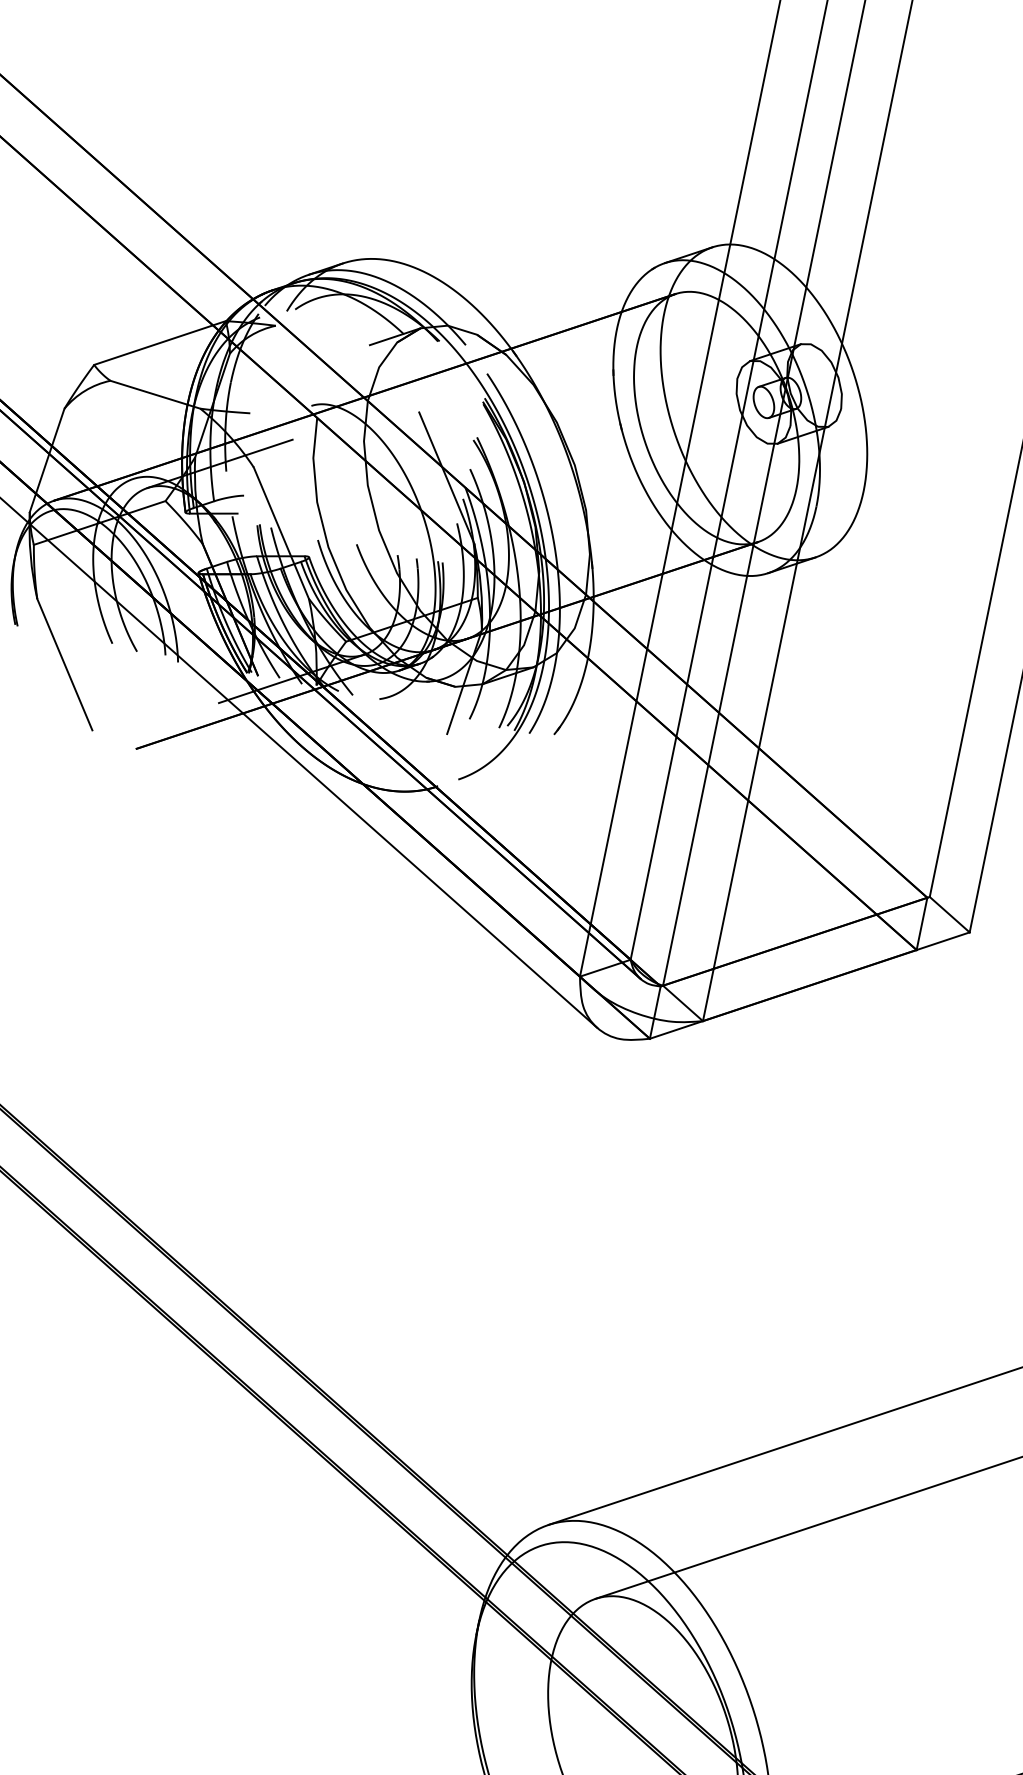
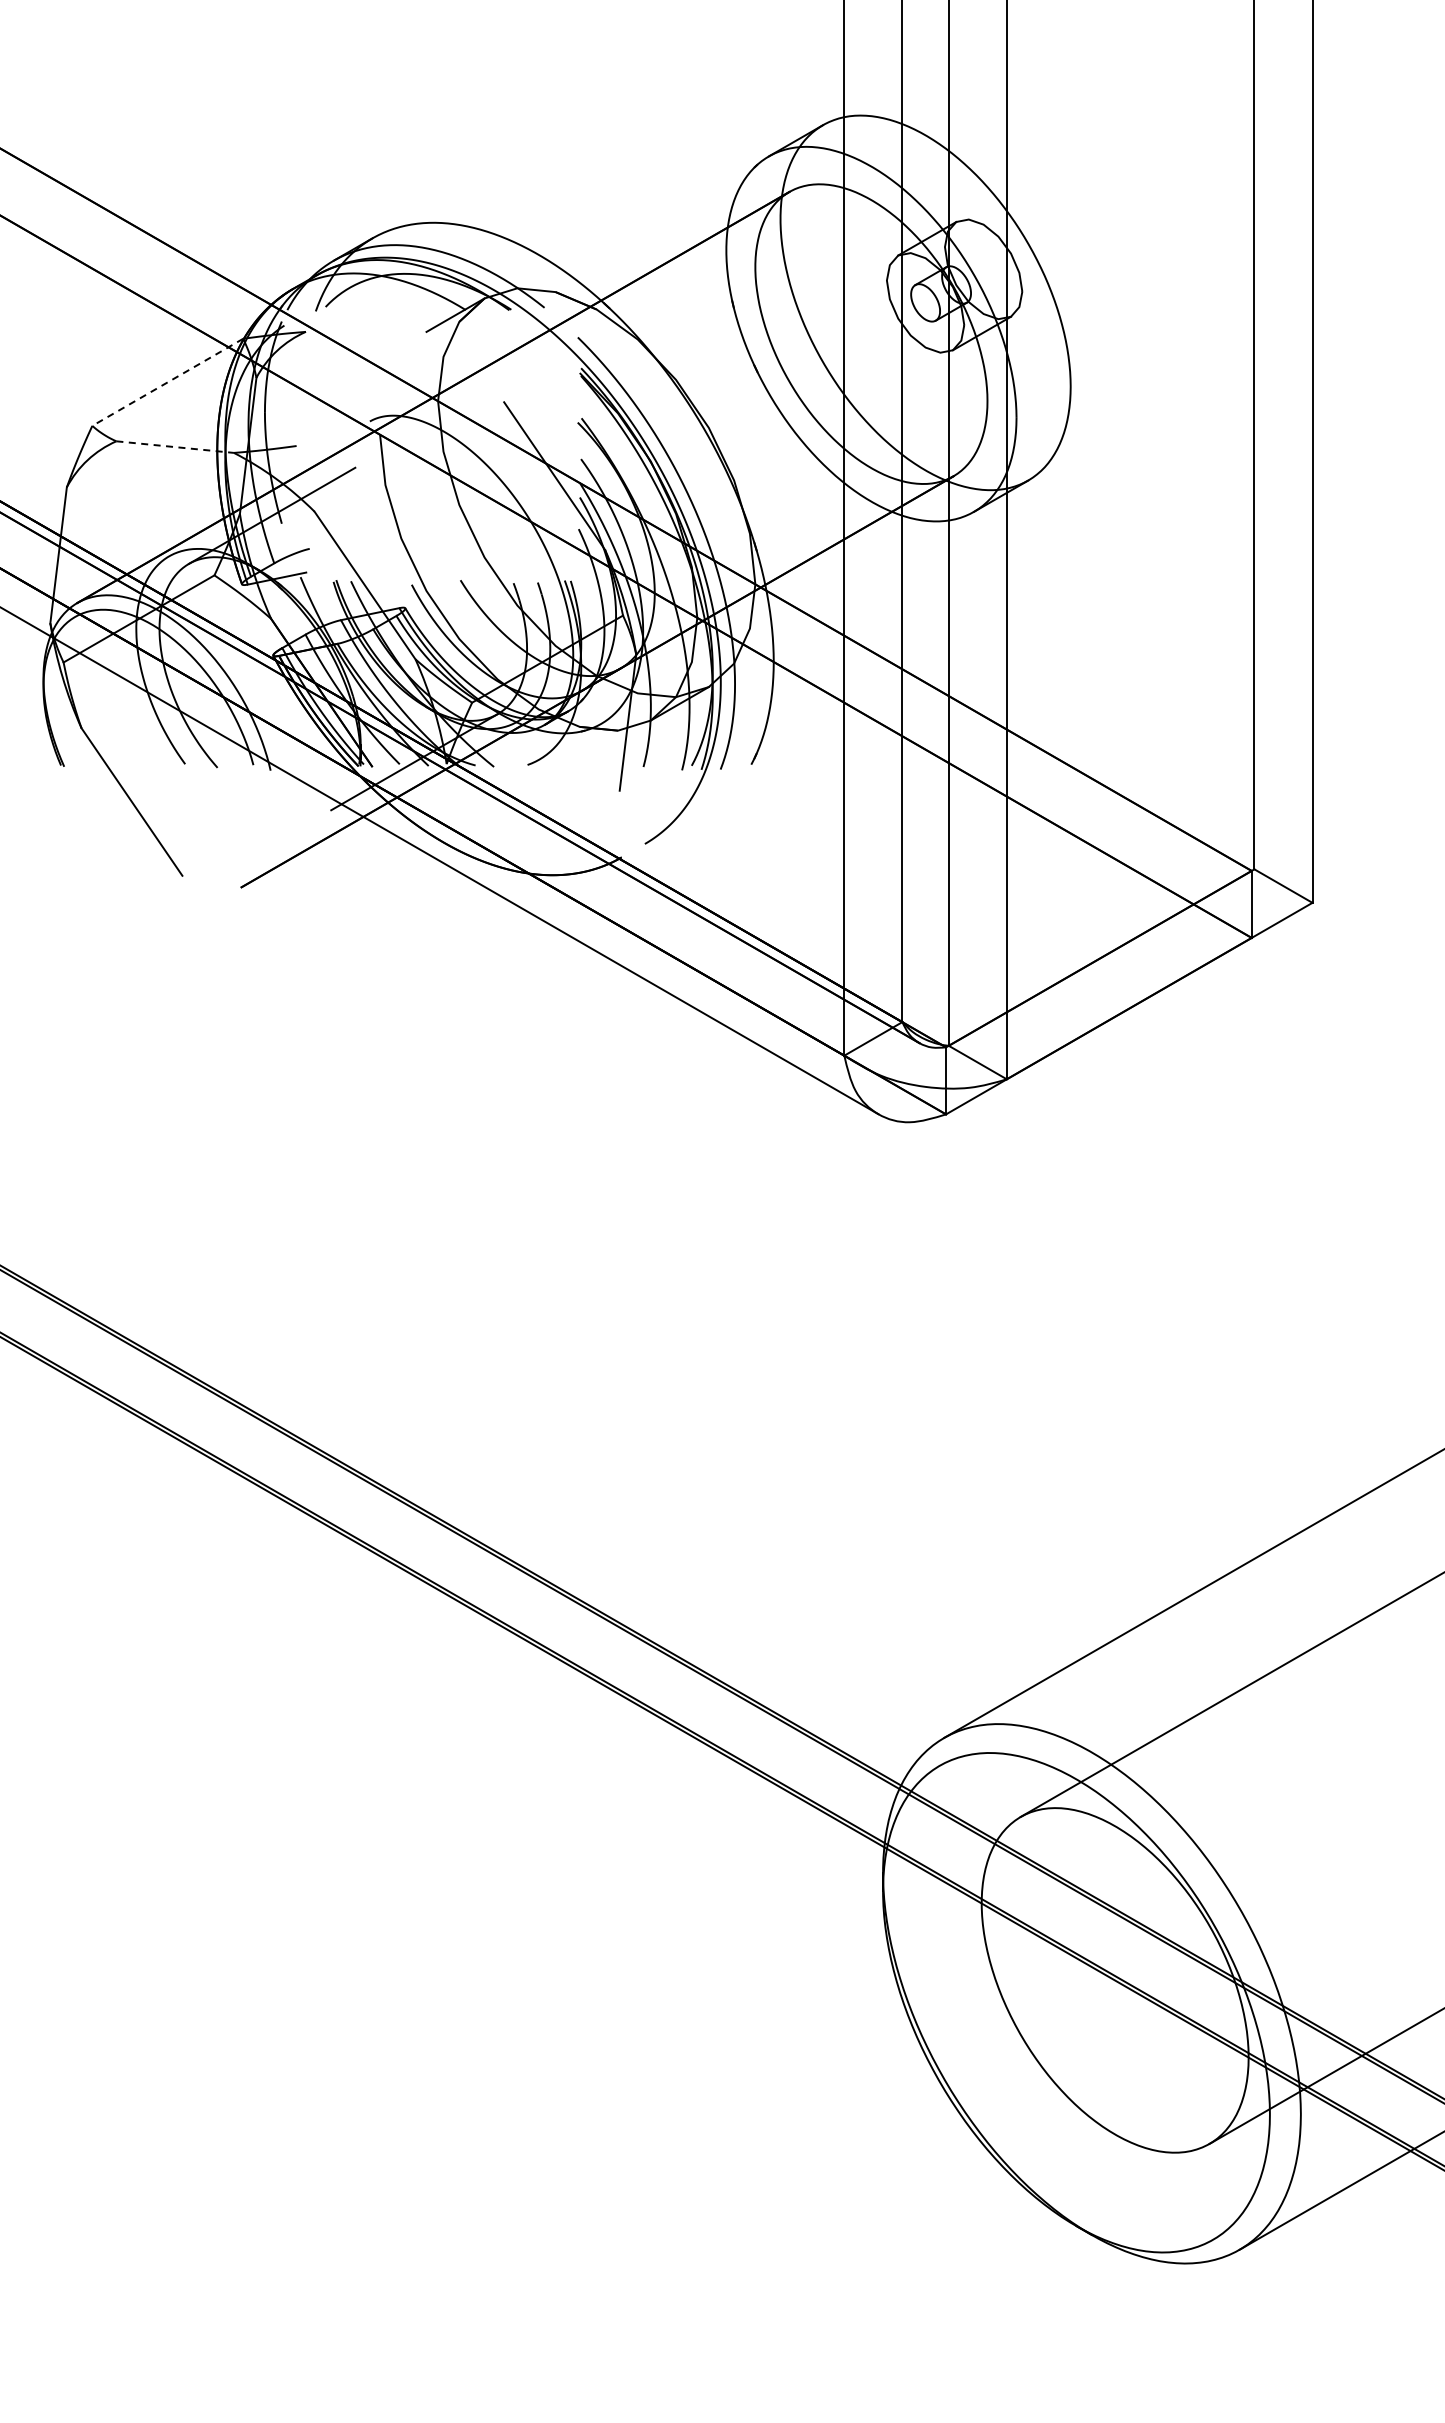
line: (159, 343) -> (167, 382), solid -> dashed
line: (155, 395) -> (175, 447), solid -> dashed

